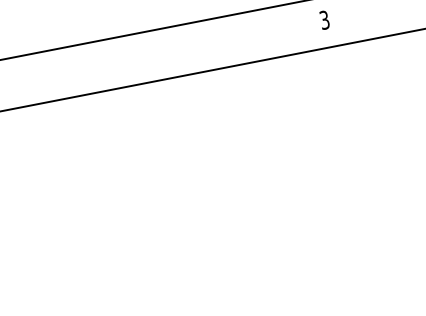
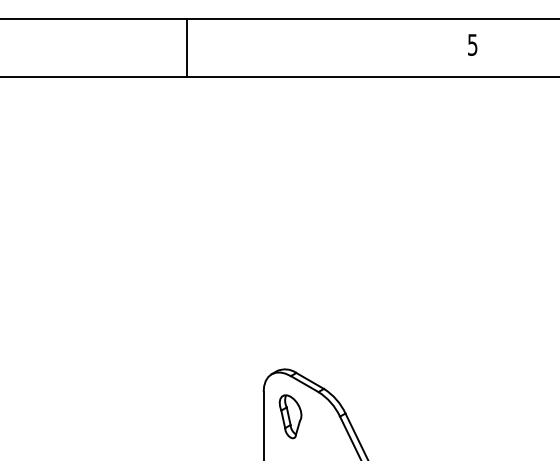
text: (324, 19) -> (472, 44), 3 -> 5
line: (80, 70) -> (186, 47), added

